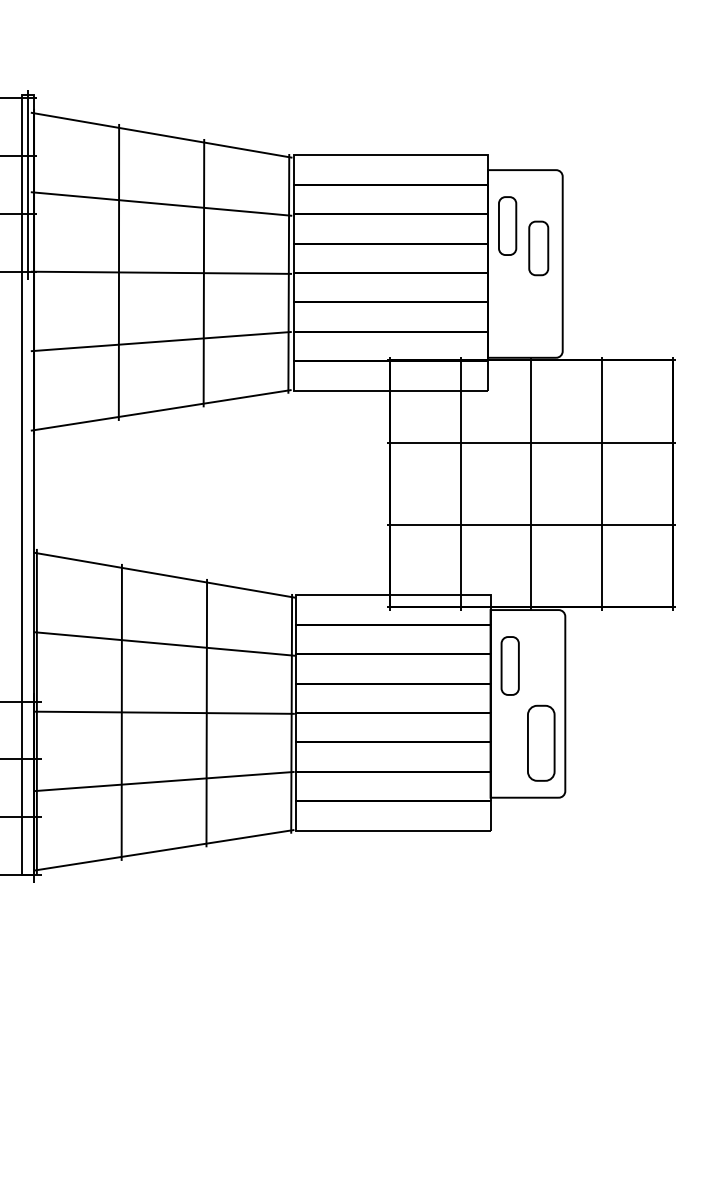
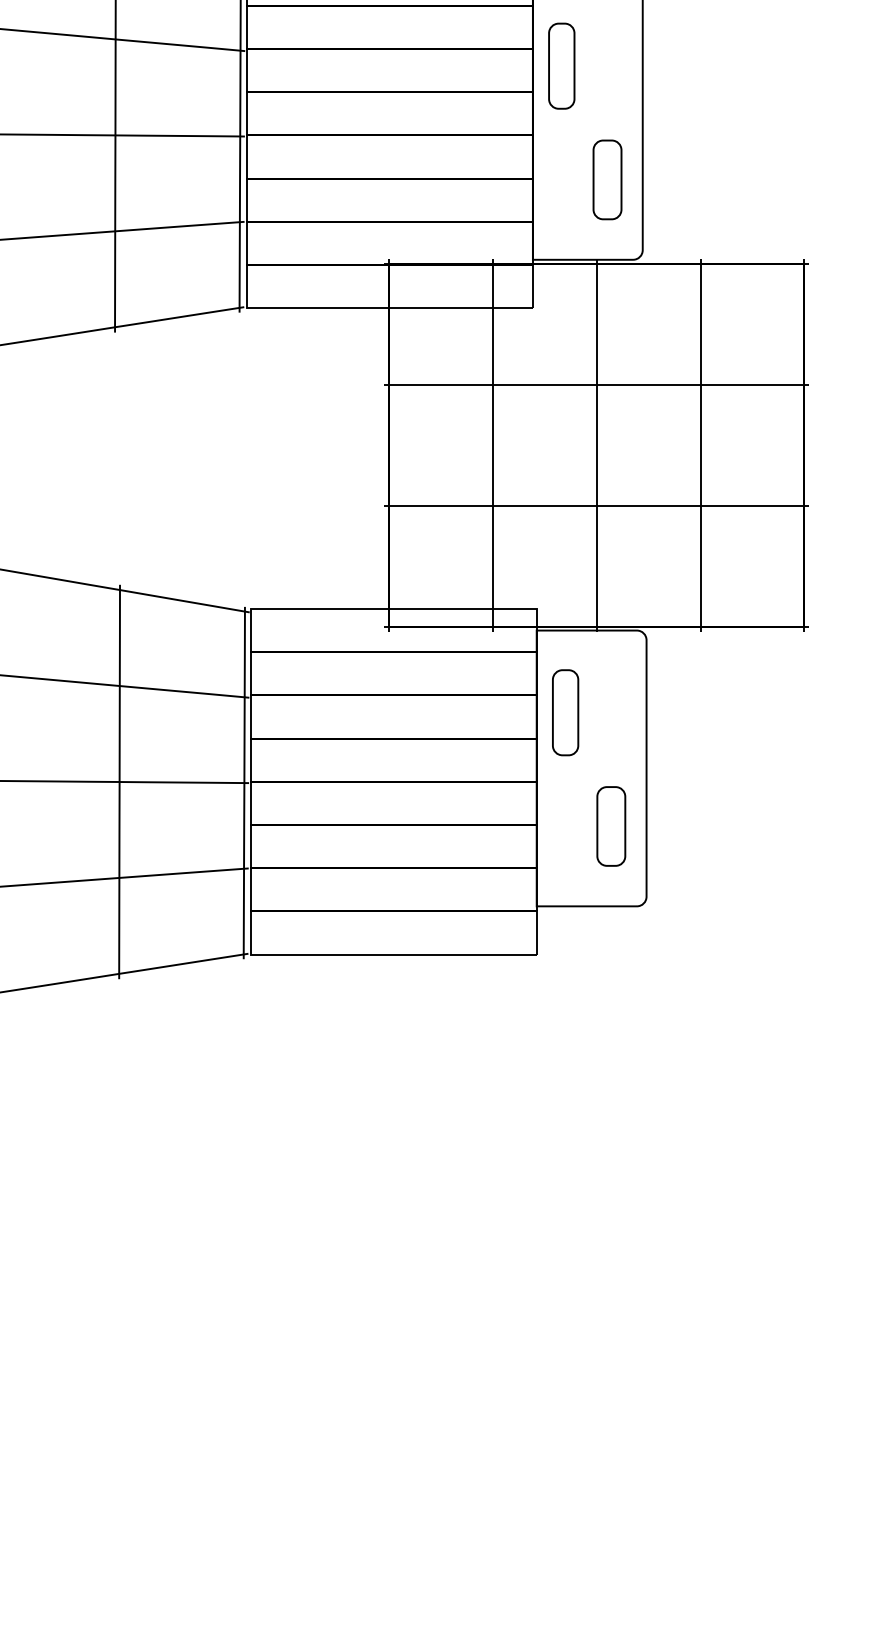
part: (538, 248) -> (607, 180), moved
part: (541, 743) -> (611, 826), size x0.71

